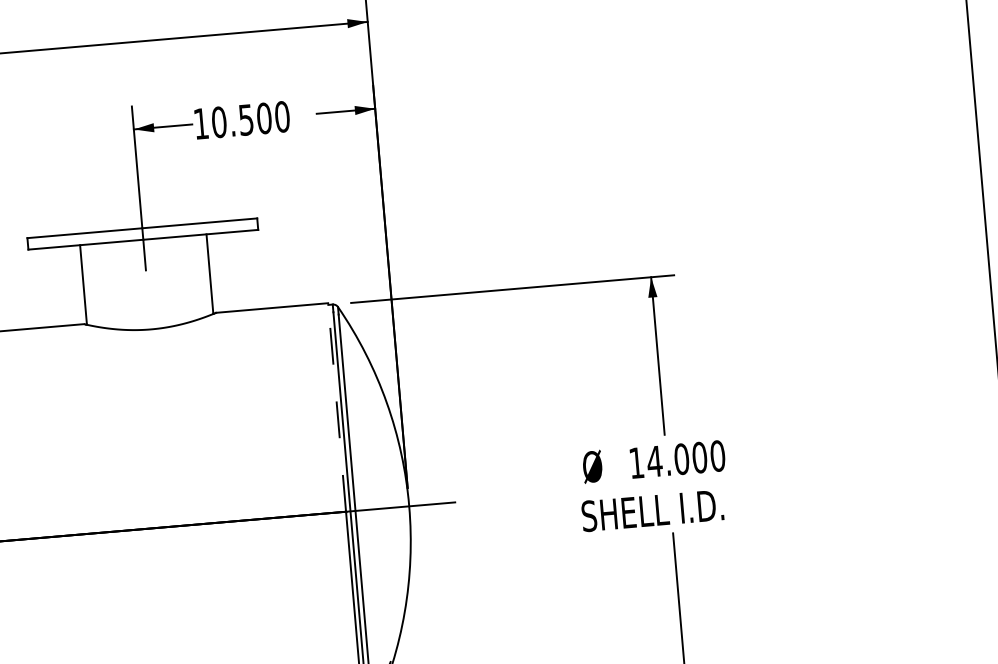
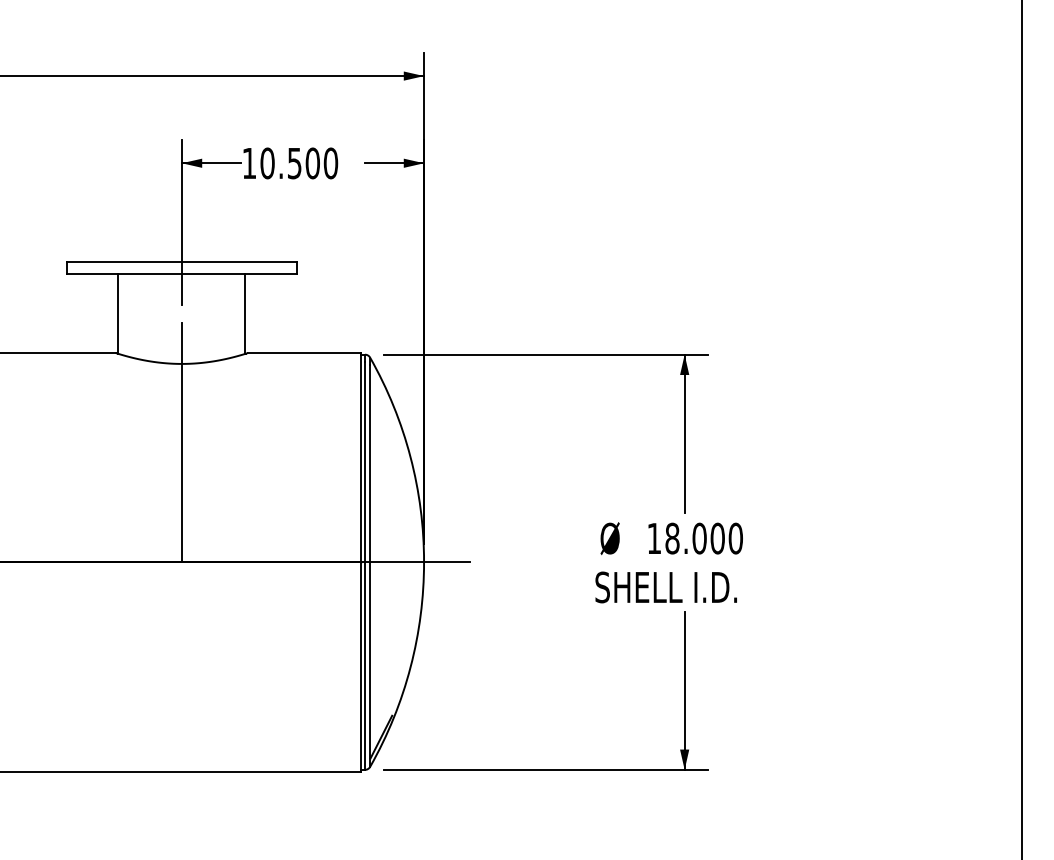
line: (157, 407) -> (181, 442), added
line: (336, 407) -> (360, 457), dashed -> solid
text: (654, 461) -> (672, 538), 14.000 -> 18.000

